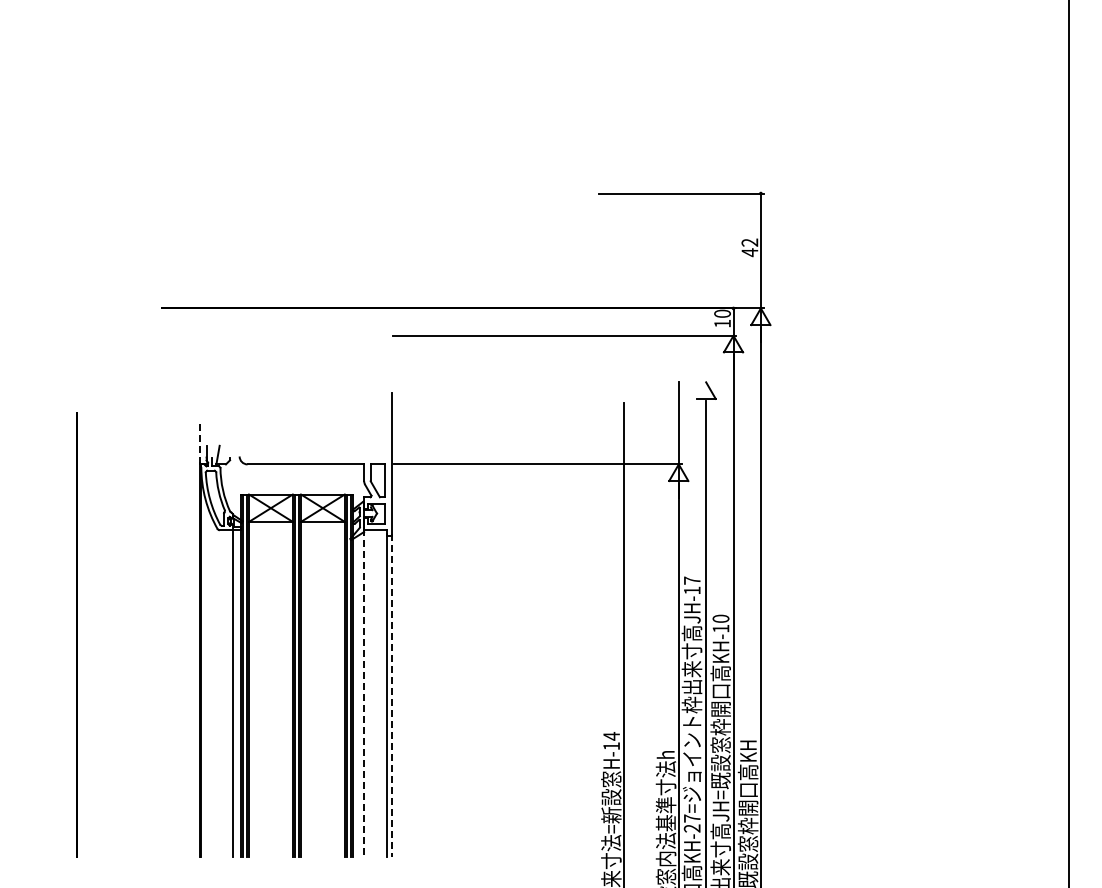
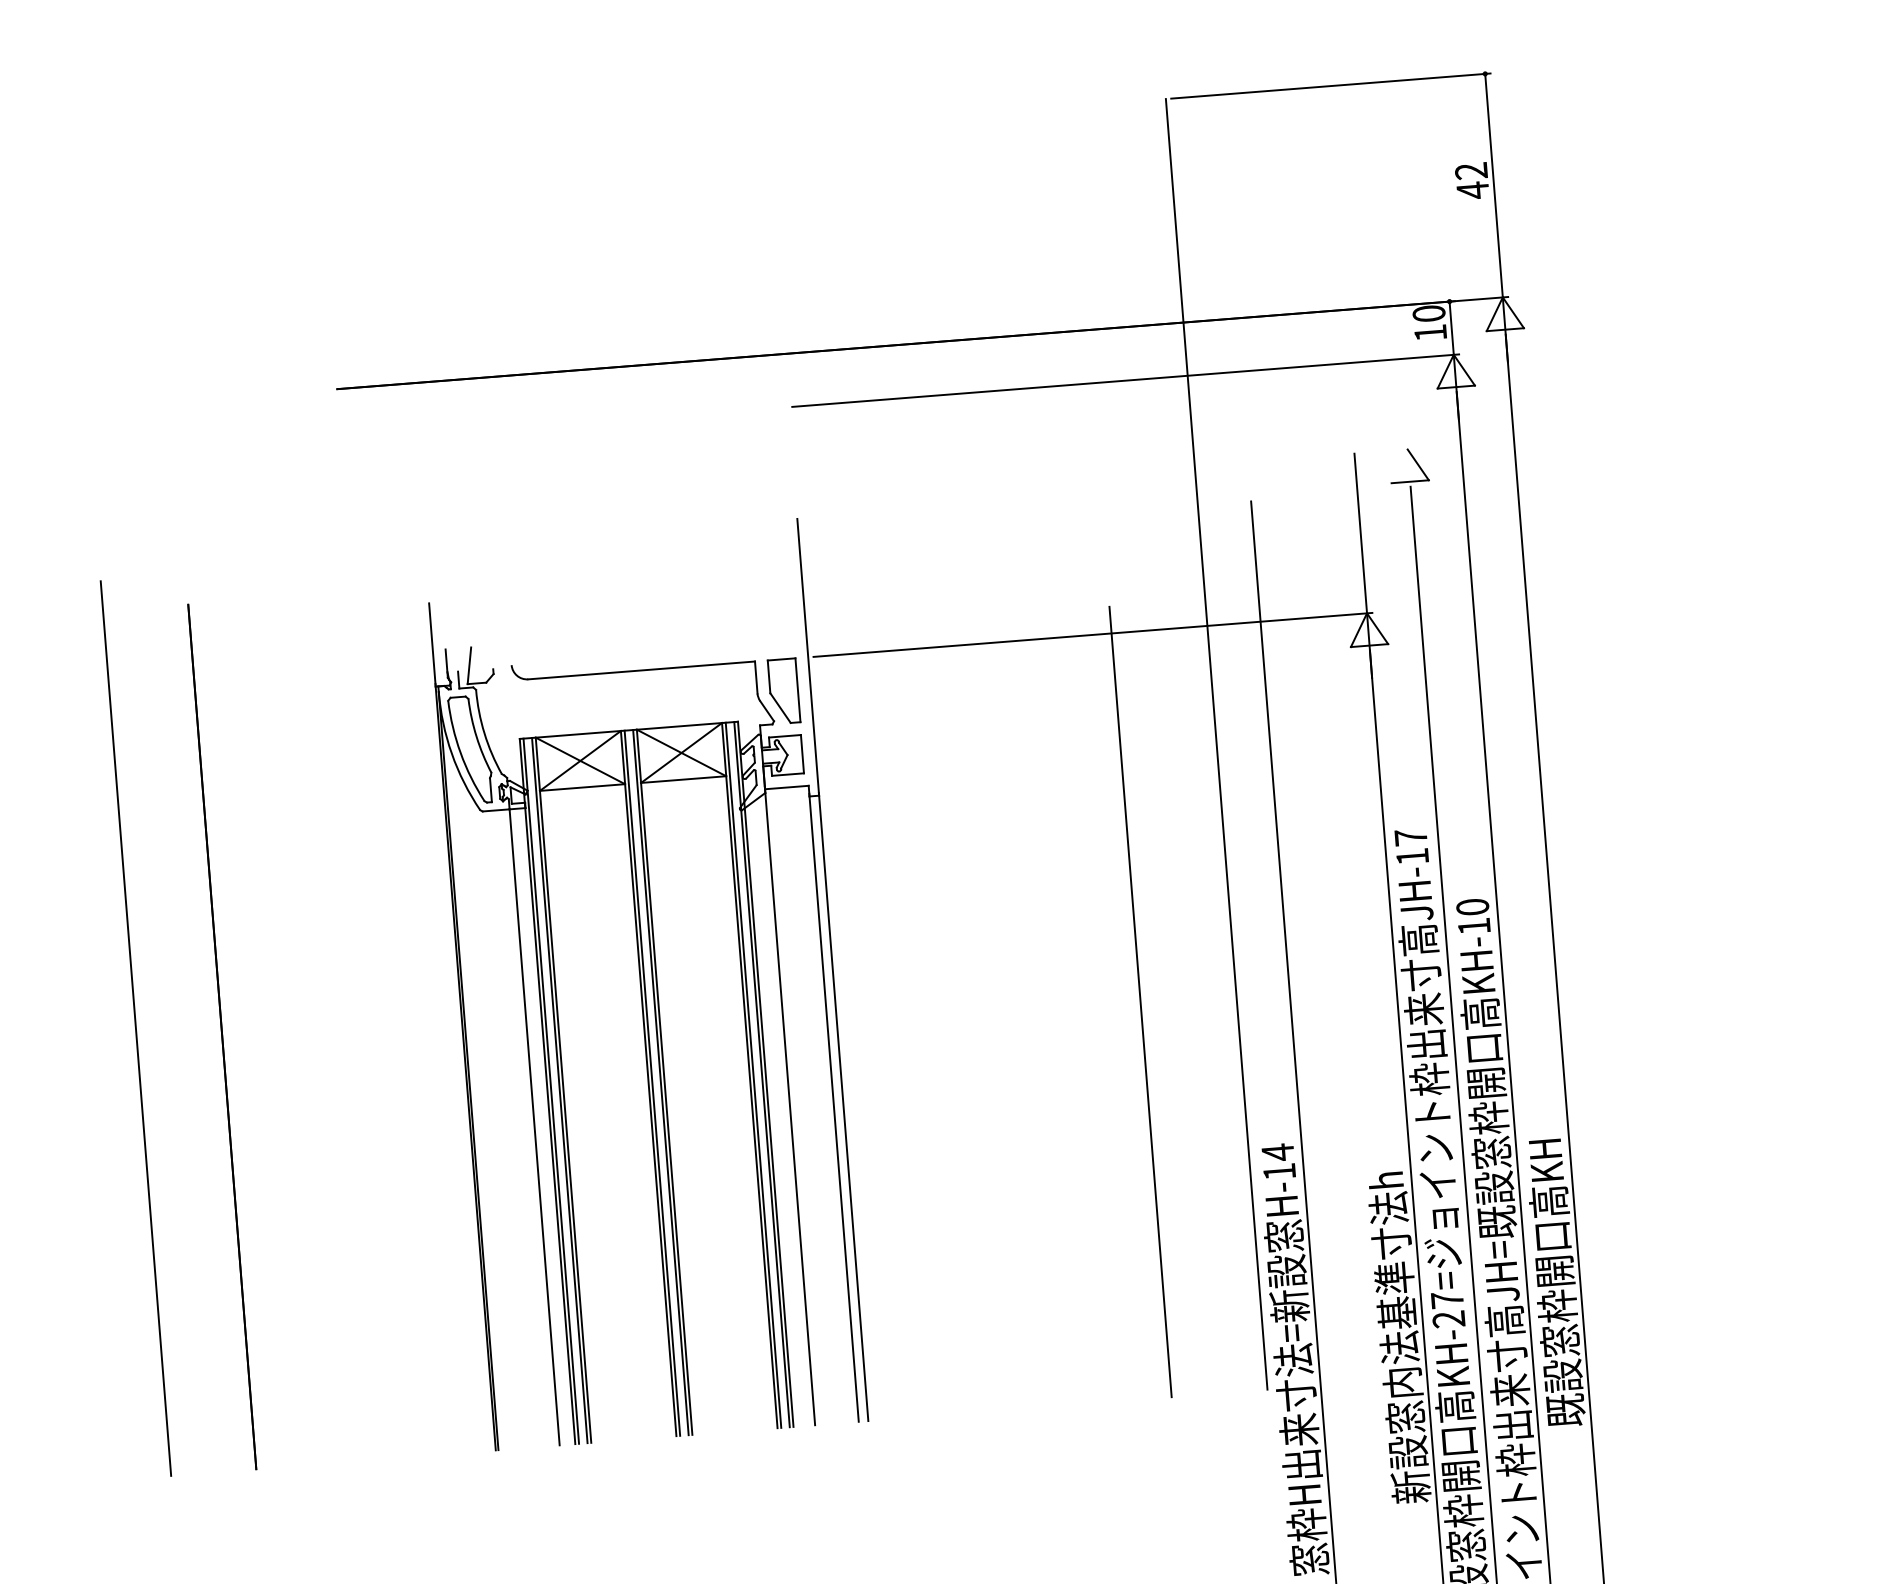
line: (199, 442) -> (431, 644), dashed -> solid
line: (596, 525) -> (1216, 744), added
line: (33, 627) -> (136, 1029), added
line: (547, 653) -> (1140, 1001), added
line: (364, 693) -> (790, 1107), dashed -> solid
line: (391, 696) -> (843, 1108), dashed -> solid

